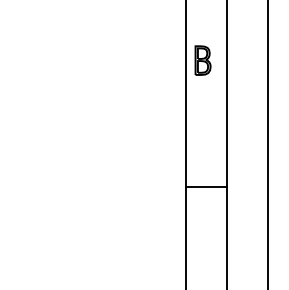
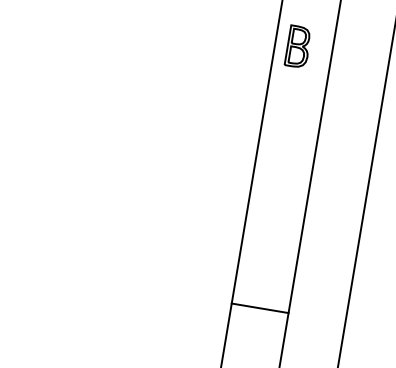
part: (202, 60) -> (297, 46), moved
line: (206, 187) -> (259, 308), moved

